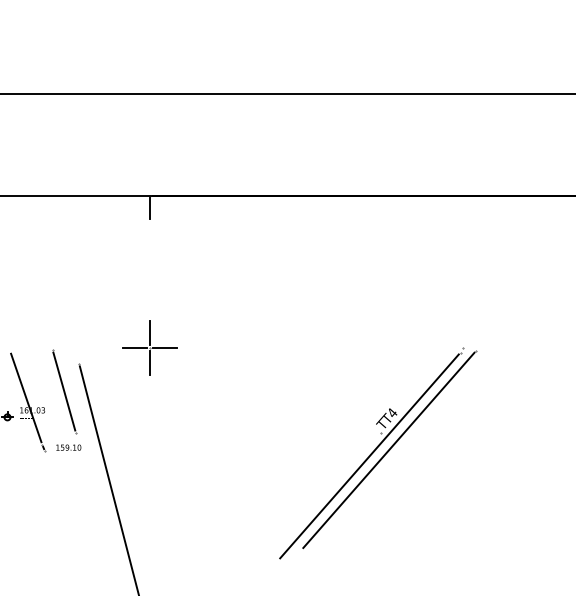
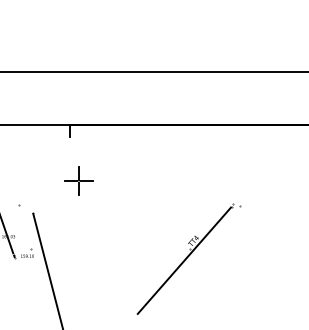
part: (149, 346) -> (78, 180), moved
line: (63, 390) -> (24, 226), removed
line: (388, 450) -> (194, 257), removed

